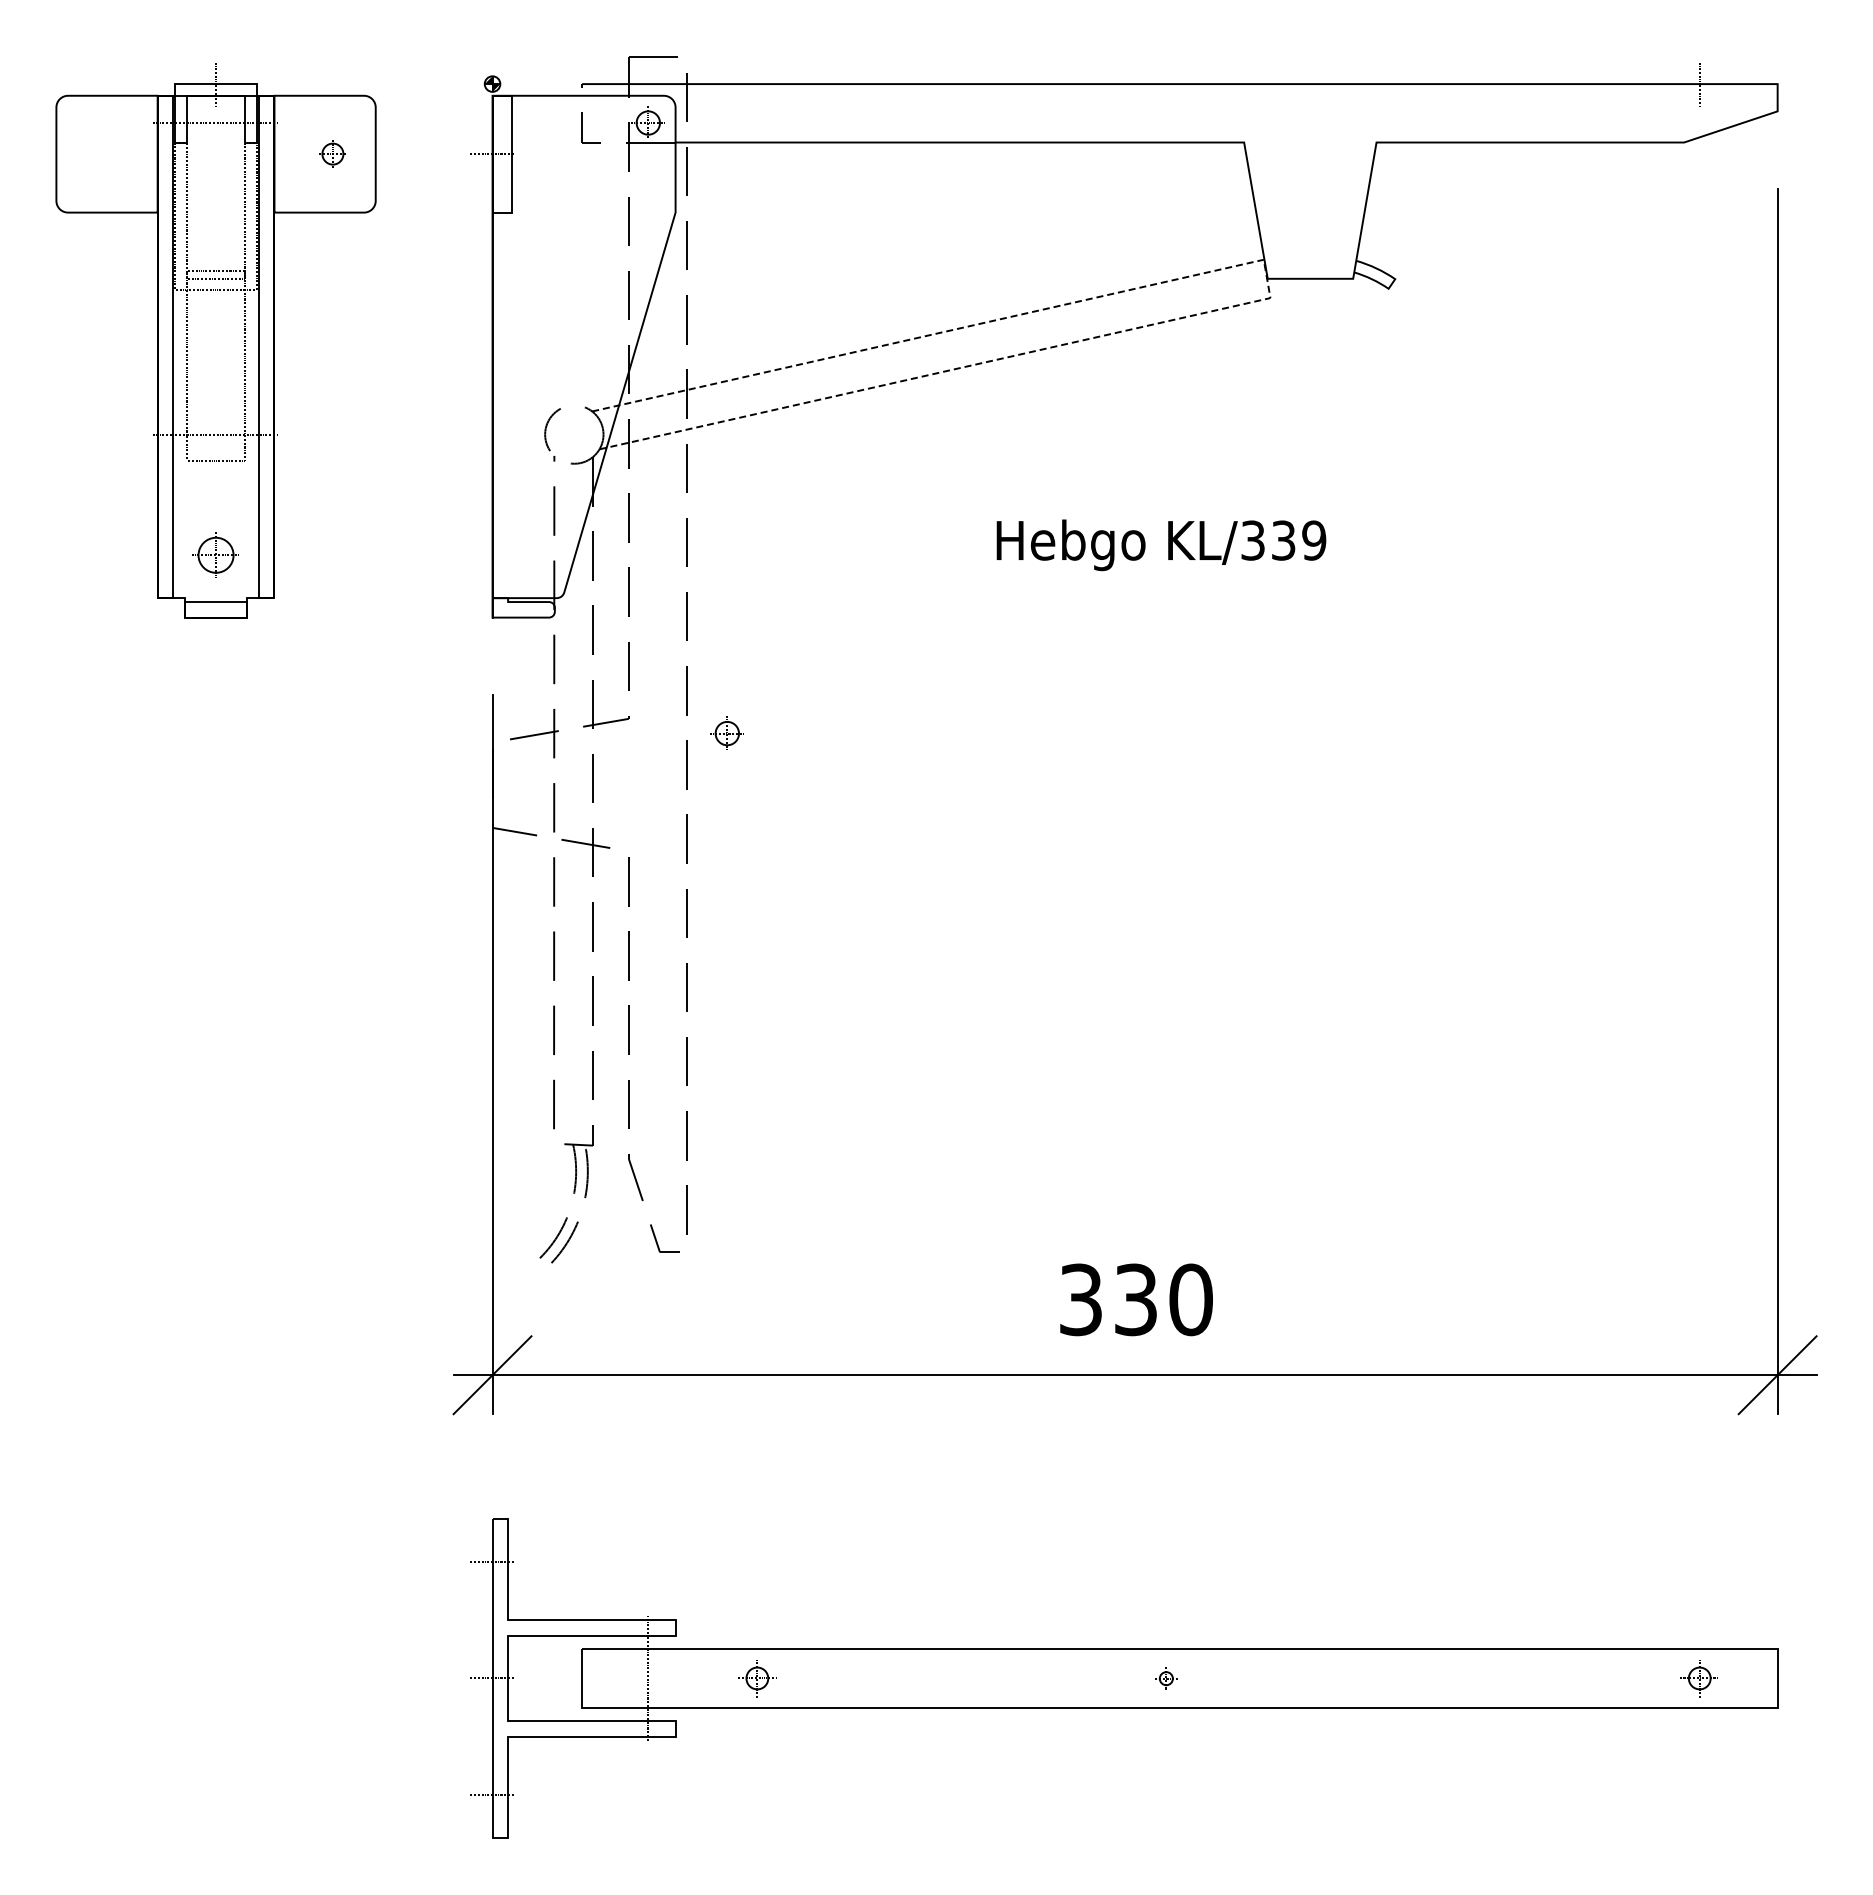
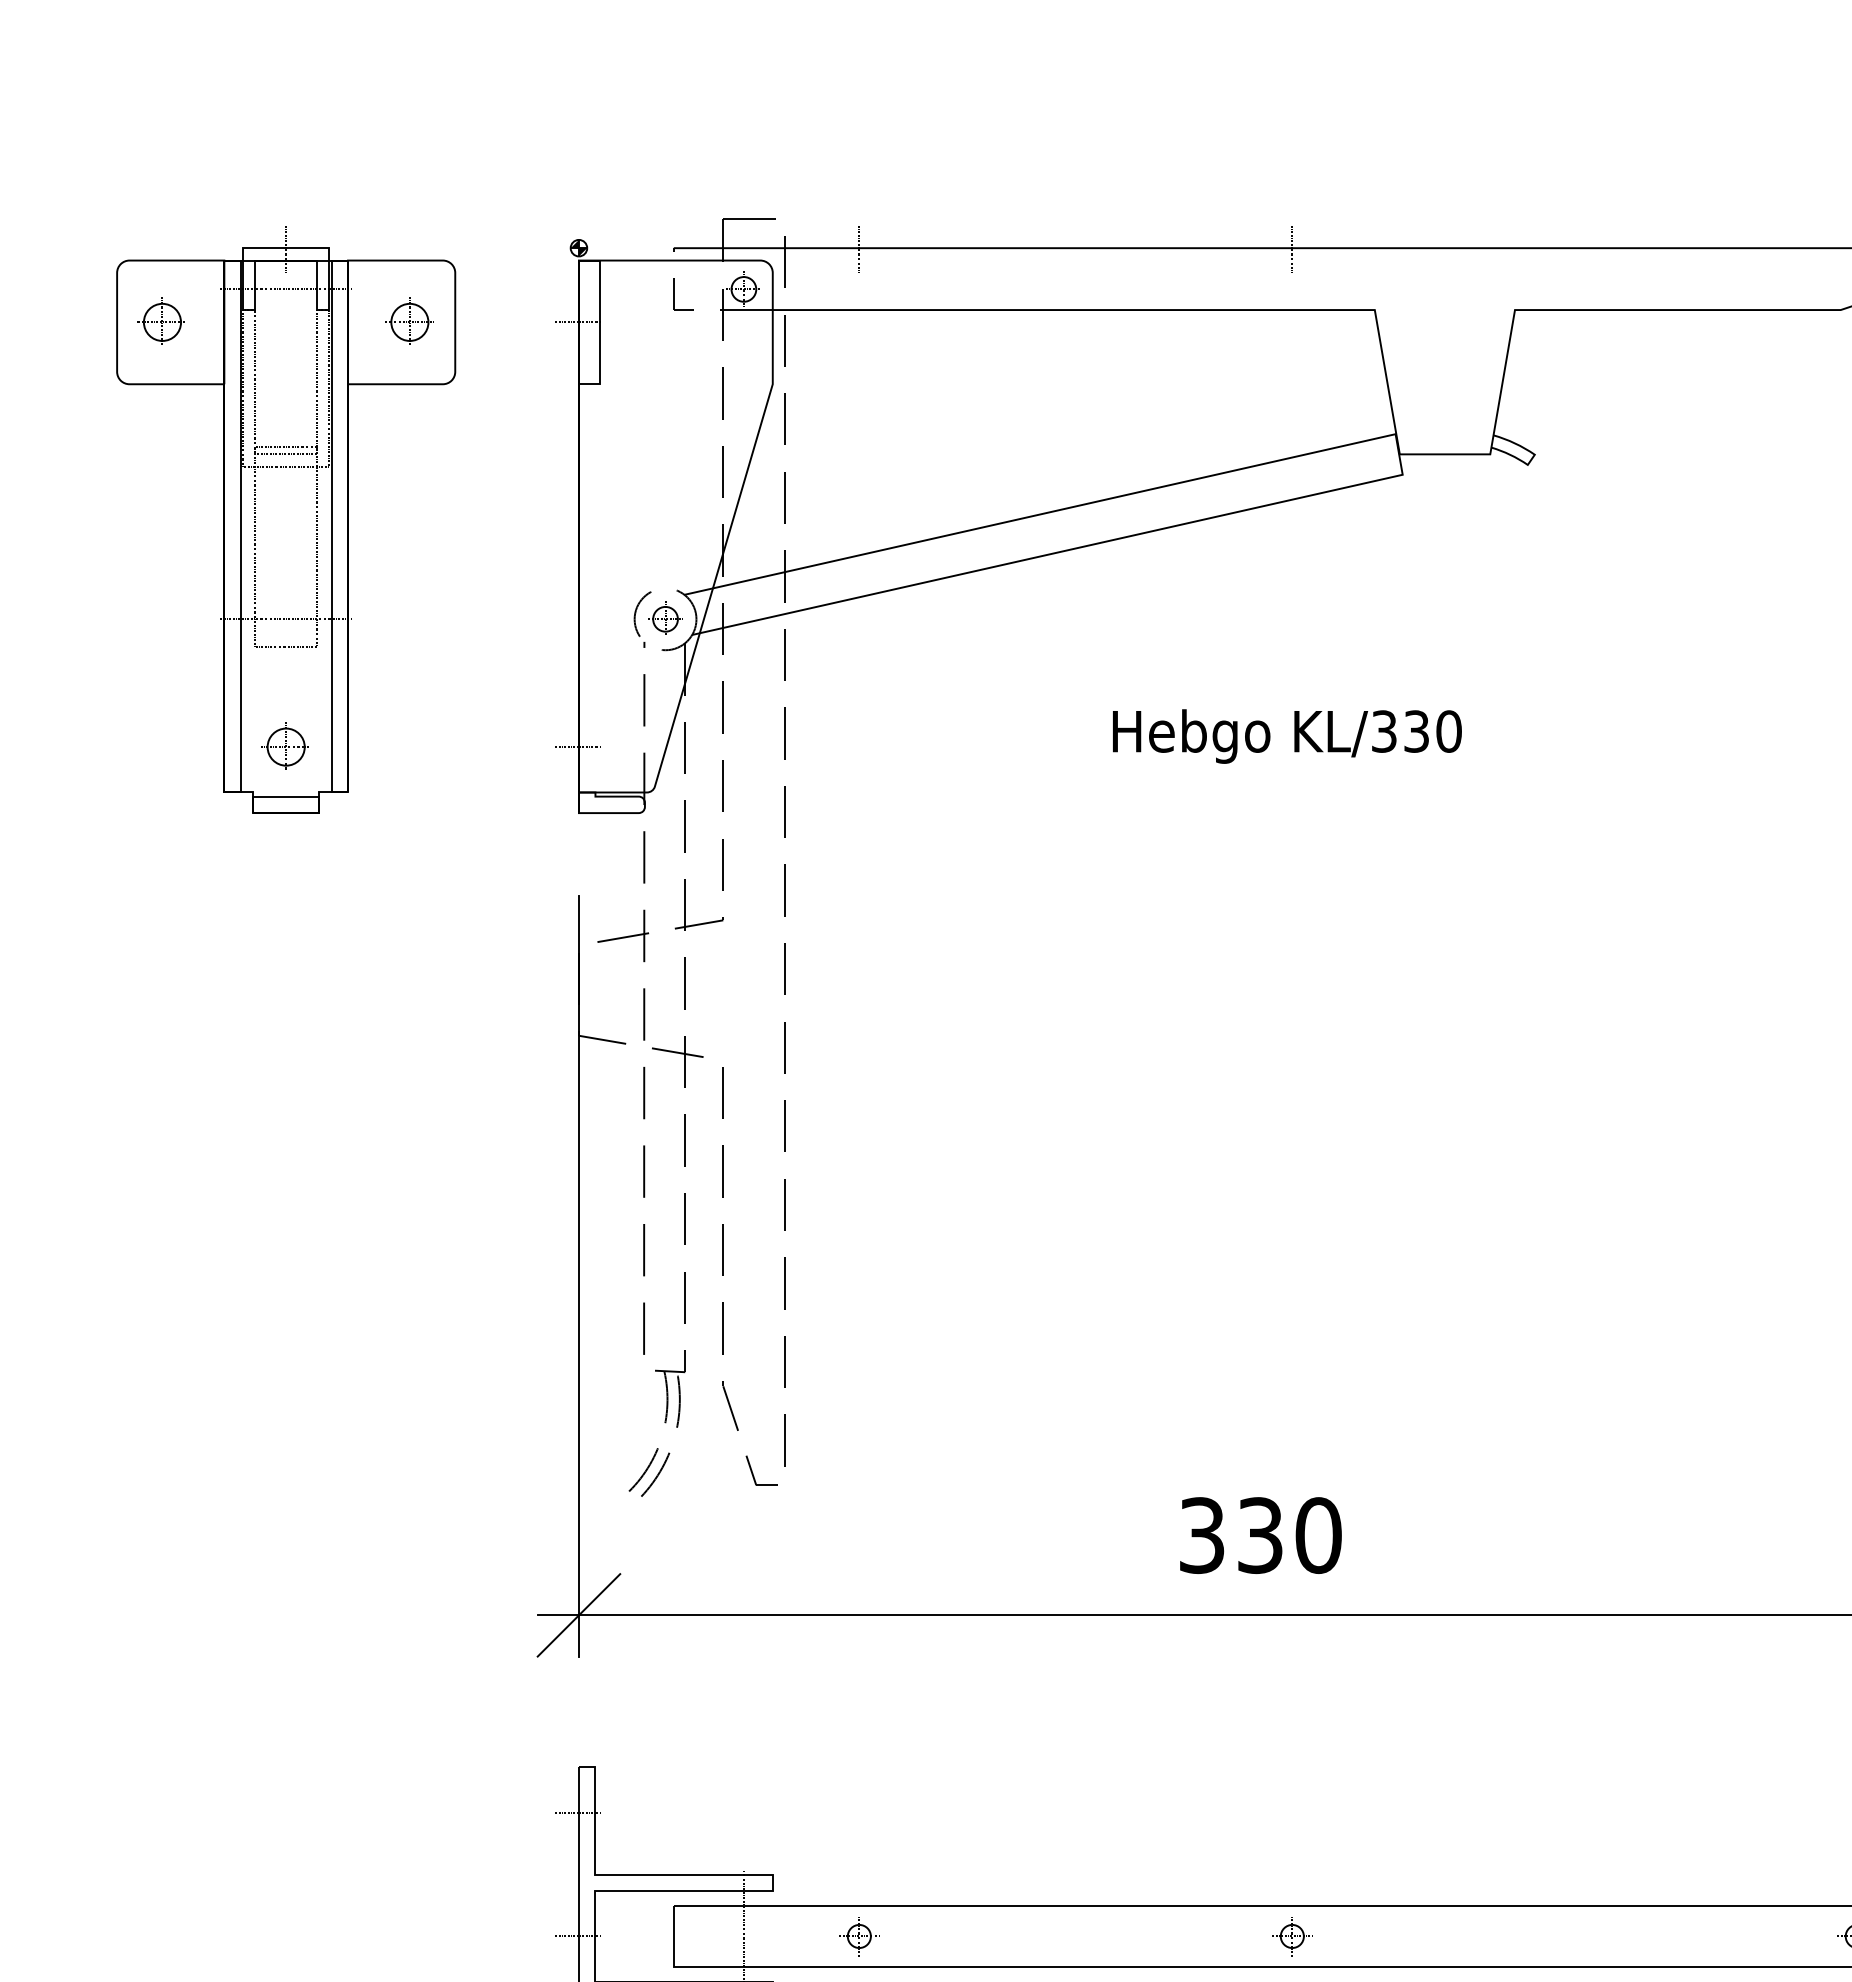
line: (757, 85) -> (859, 249), added
line: (1166, 85) -> (1292, 249), added
part: (98, 153) -> (161, 321), added
part: (332, 153) -> (409, 321), size x1.67
line: (1267, 278) -> (1399, 454), dashed -> solid
text: (1314, 540) -> (1449, 731), KL/339 -> KL/330
line: (491, 555) -> (577, 747), added
part: (726, 732) -> (664, 618), moved
part: (1166, 1678) -> (1292, 1936), size x1.67

